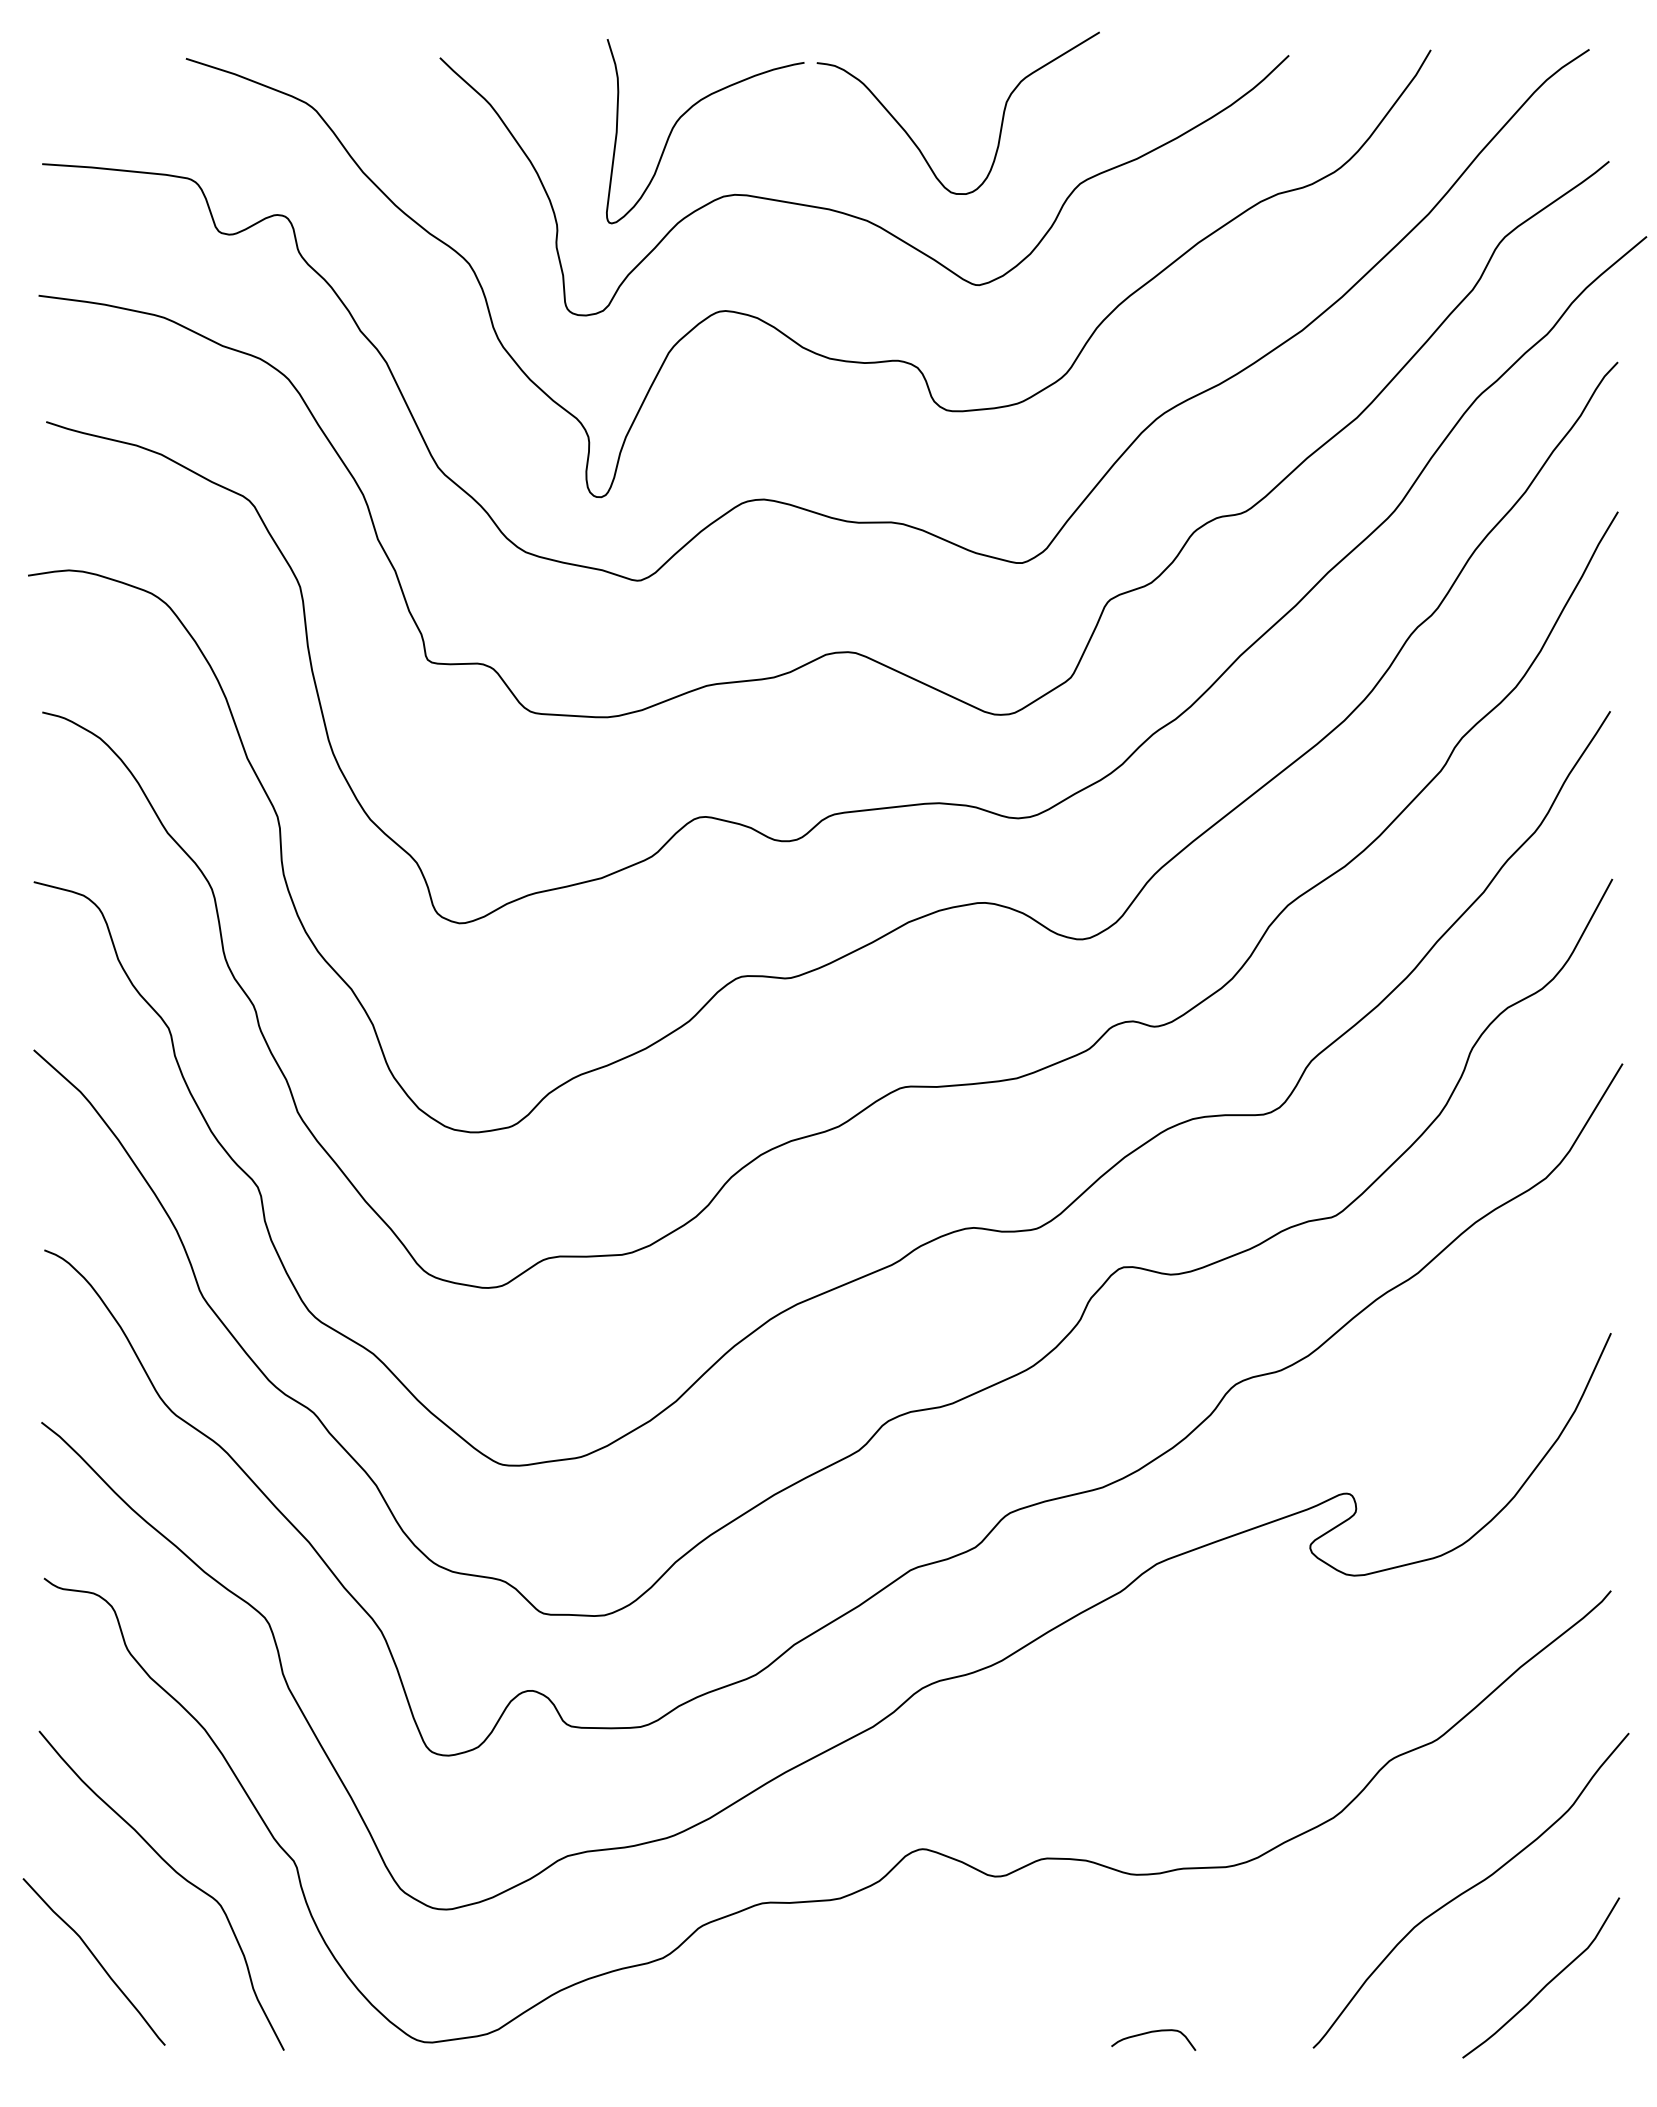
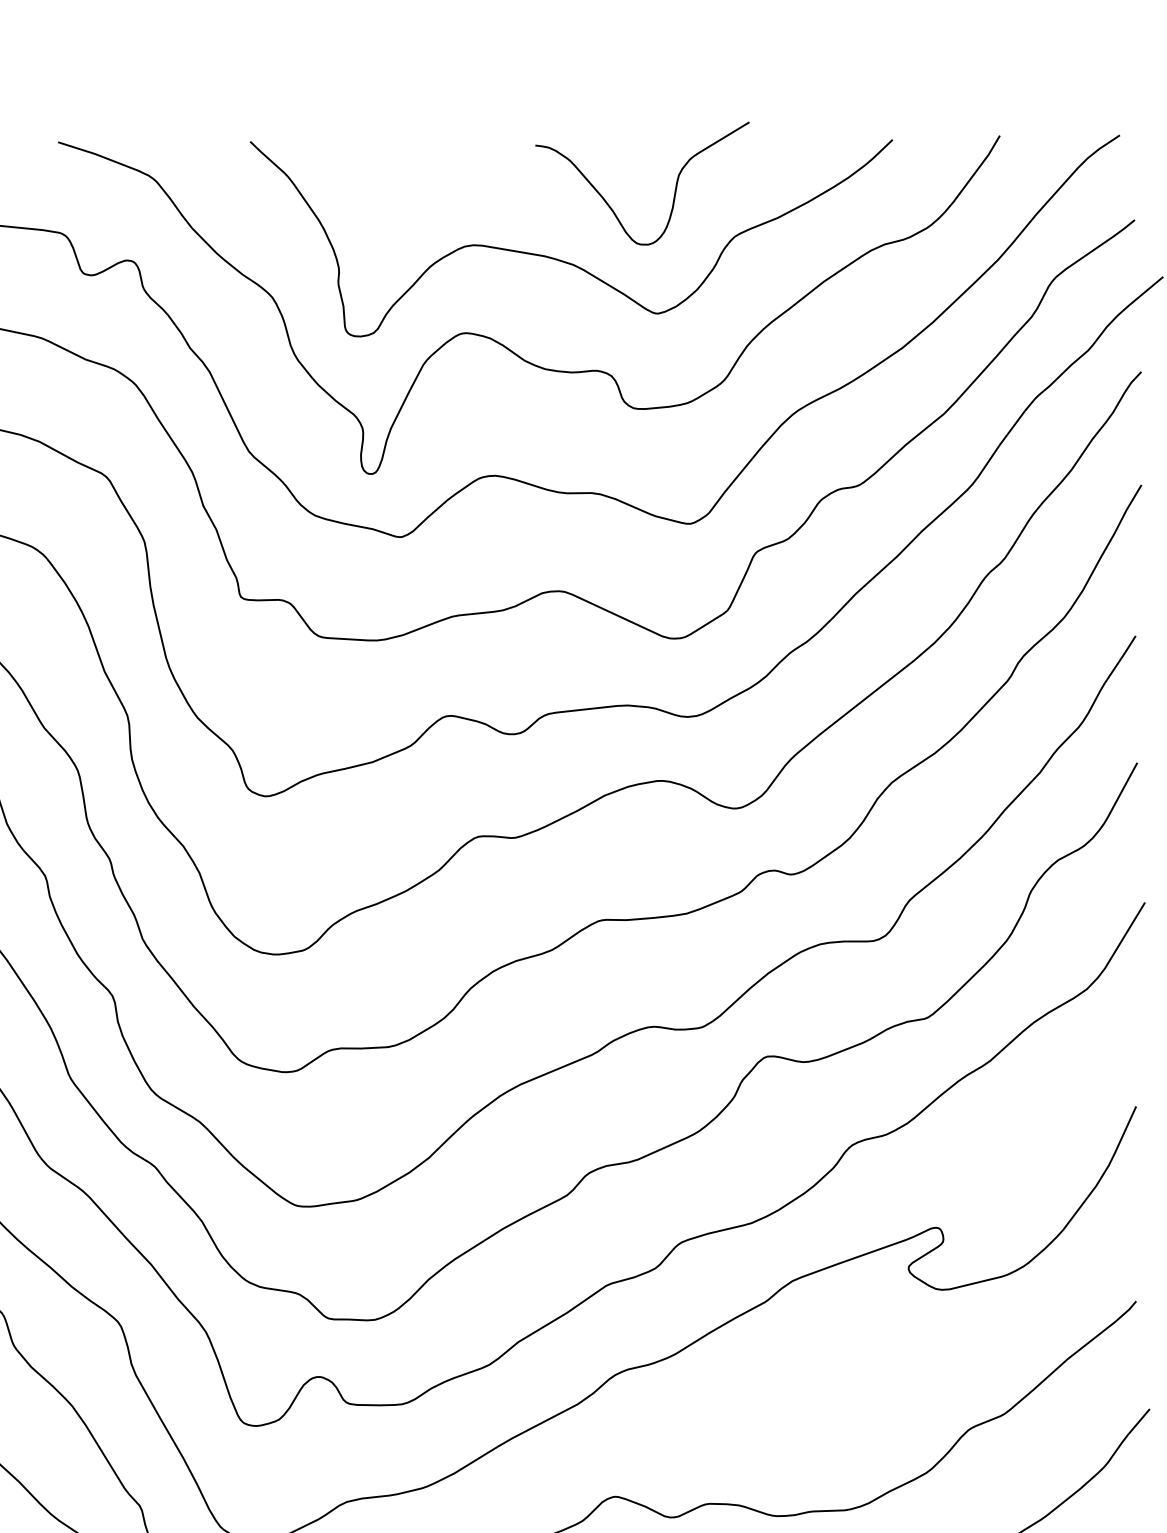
curve: (687, 112) -> (437, 182), removed

